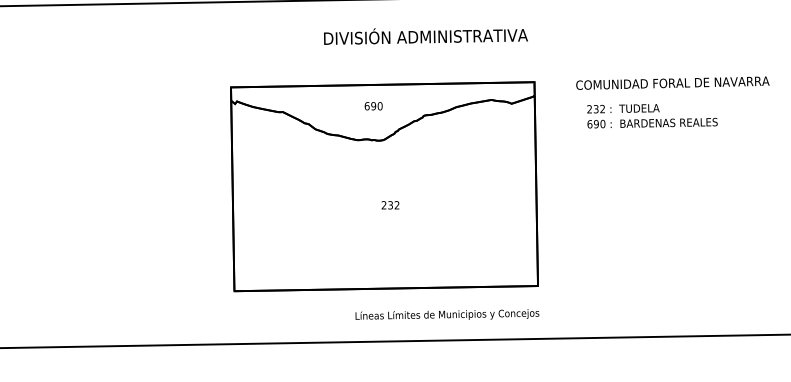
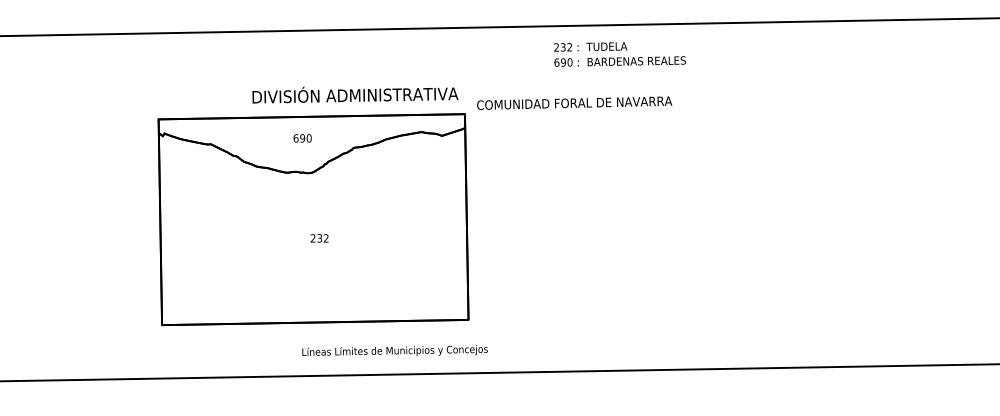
text: (426, 35) -> (355, 94), moved
text: (672, 82) -> (574, 102), moved
text: (651, 116) -> (619, 54), moved
text: (446, 314) -> (394, 350), moved

